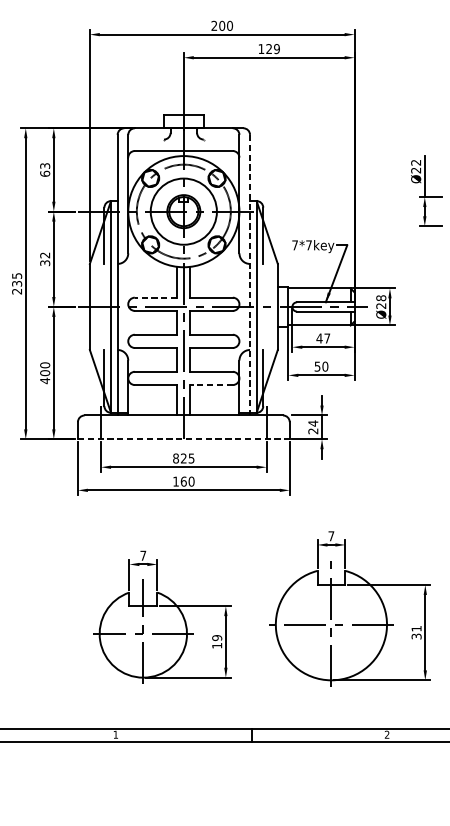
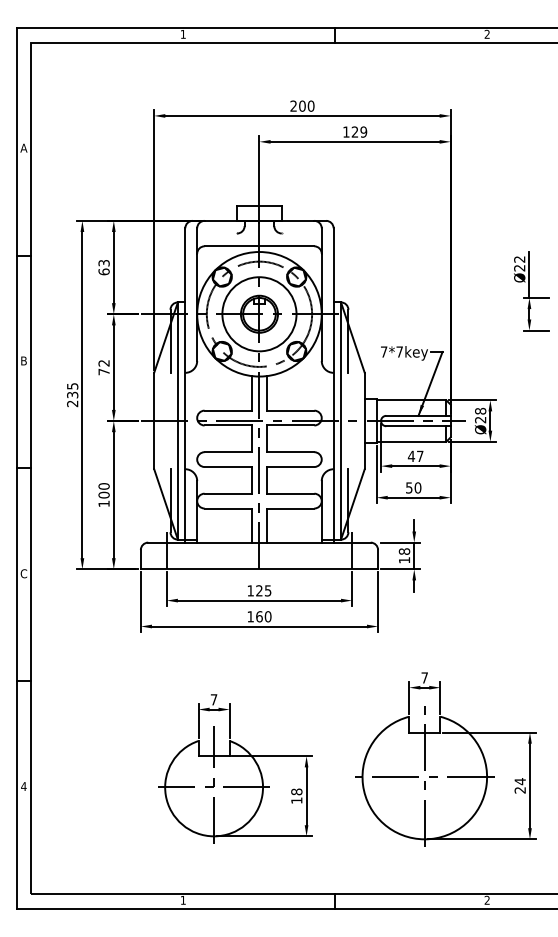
text: (44, 262) -> (103, 371), 32 -> 72
line: (249, 275) -> (333, 385), dashed -> solid
line: (156, 297) -> (228, 410), dashed -> solid
text: (44, 380) -> (103, 503), 400 -> 100
line: (211, 385) -> (290, 508), dashed -> solid
text: (313, 426) -> (404, 555), 24 -> 18
line: (183, 439) -> (259, 569), dashed -> solid
text: (175, 458) -> (250, 590), 825 -> 125
text: (415, 632) -> (519, 785), 31 -> 24
text: (216, 637) -> (296, 791), 19 -> 18

